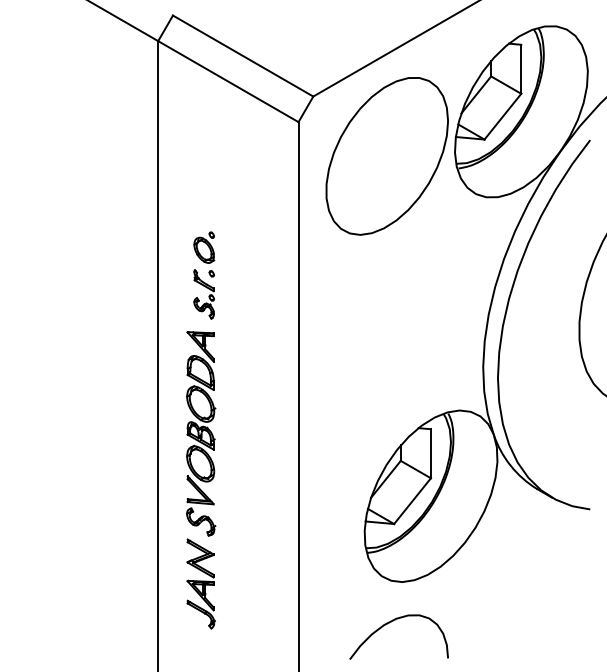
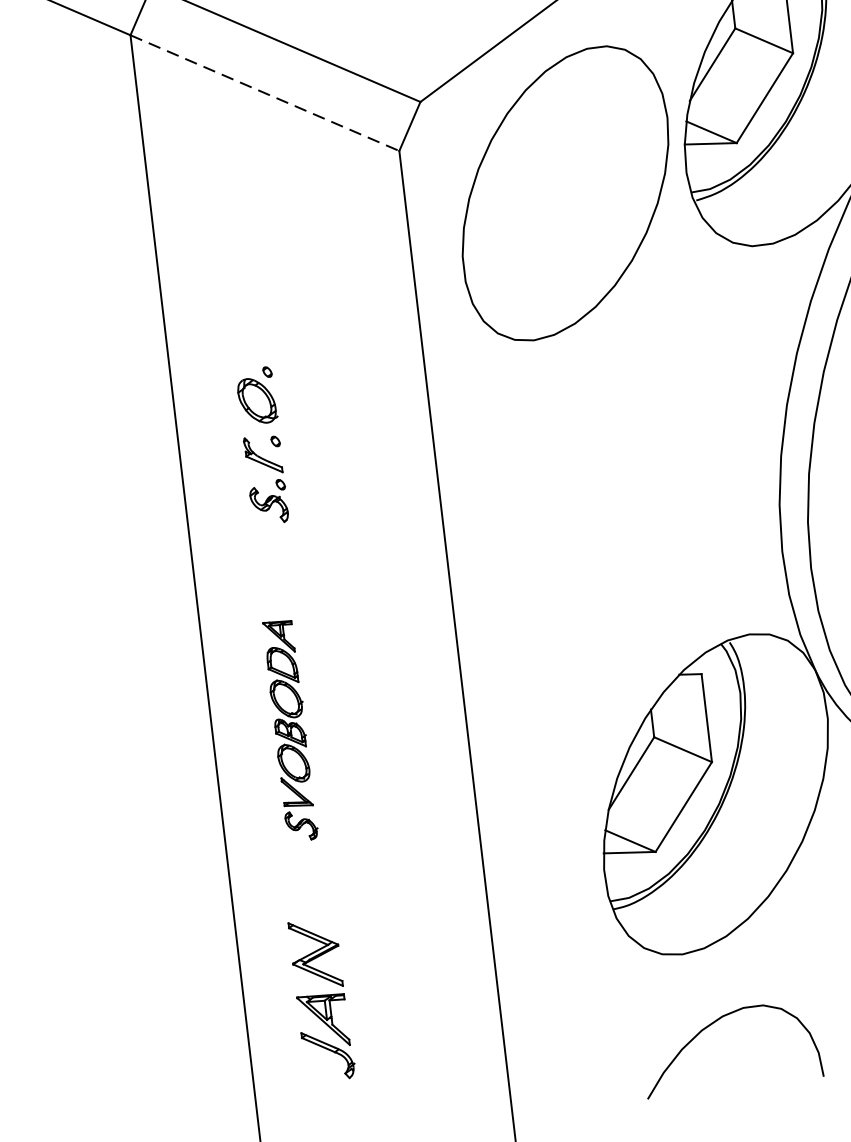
line: (228, 81) -> (265, 92), solid -> dashed
part: (201, 433) -> (290, 730), size x0.6
curve: (391, 622) -> (714, 1024), moved

